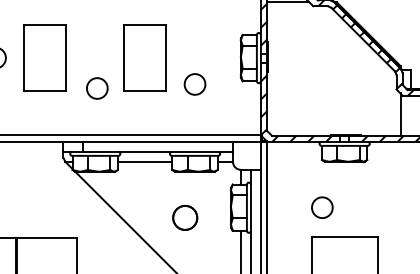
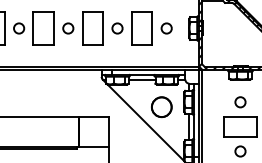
circle: (194, 84) -> (166, 28), moved
circle: (97, 88) -> (117, 28), moved
circle: (322, 208) -> (240, 102), moved
part: (184, 218) -> (161, 107), size x1.67

